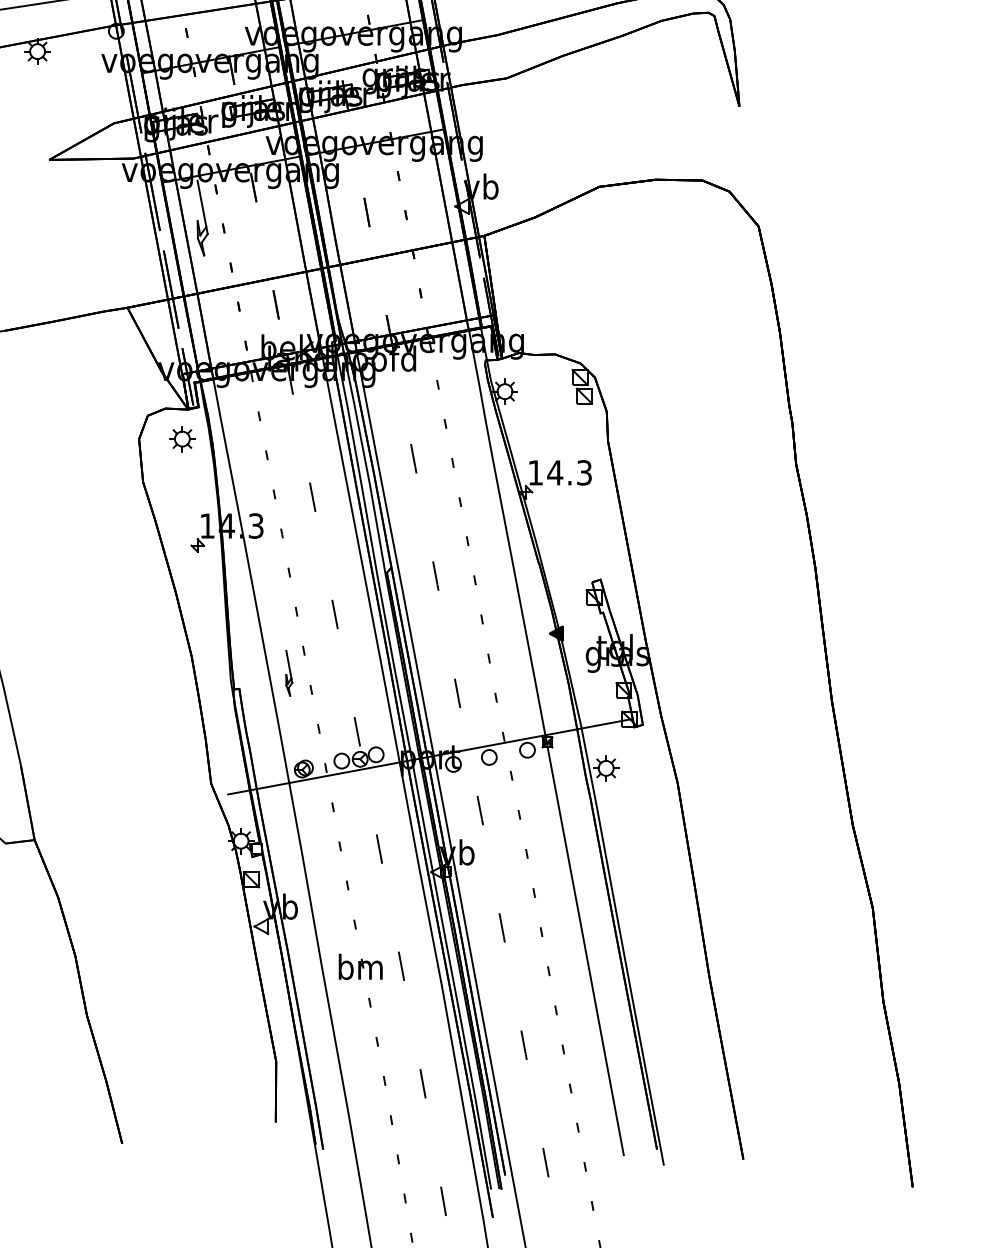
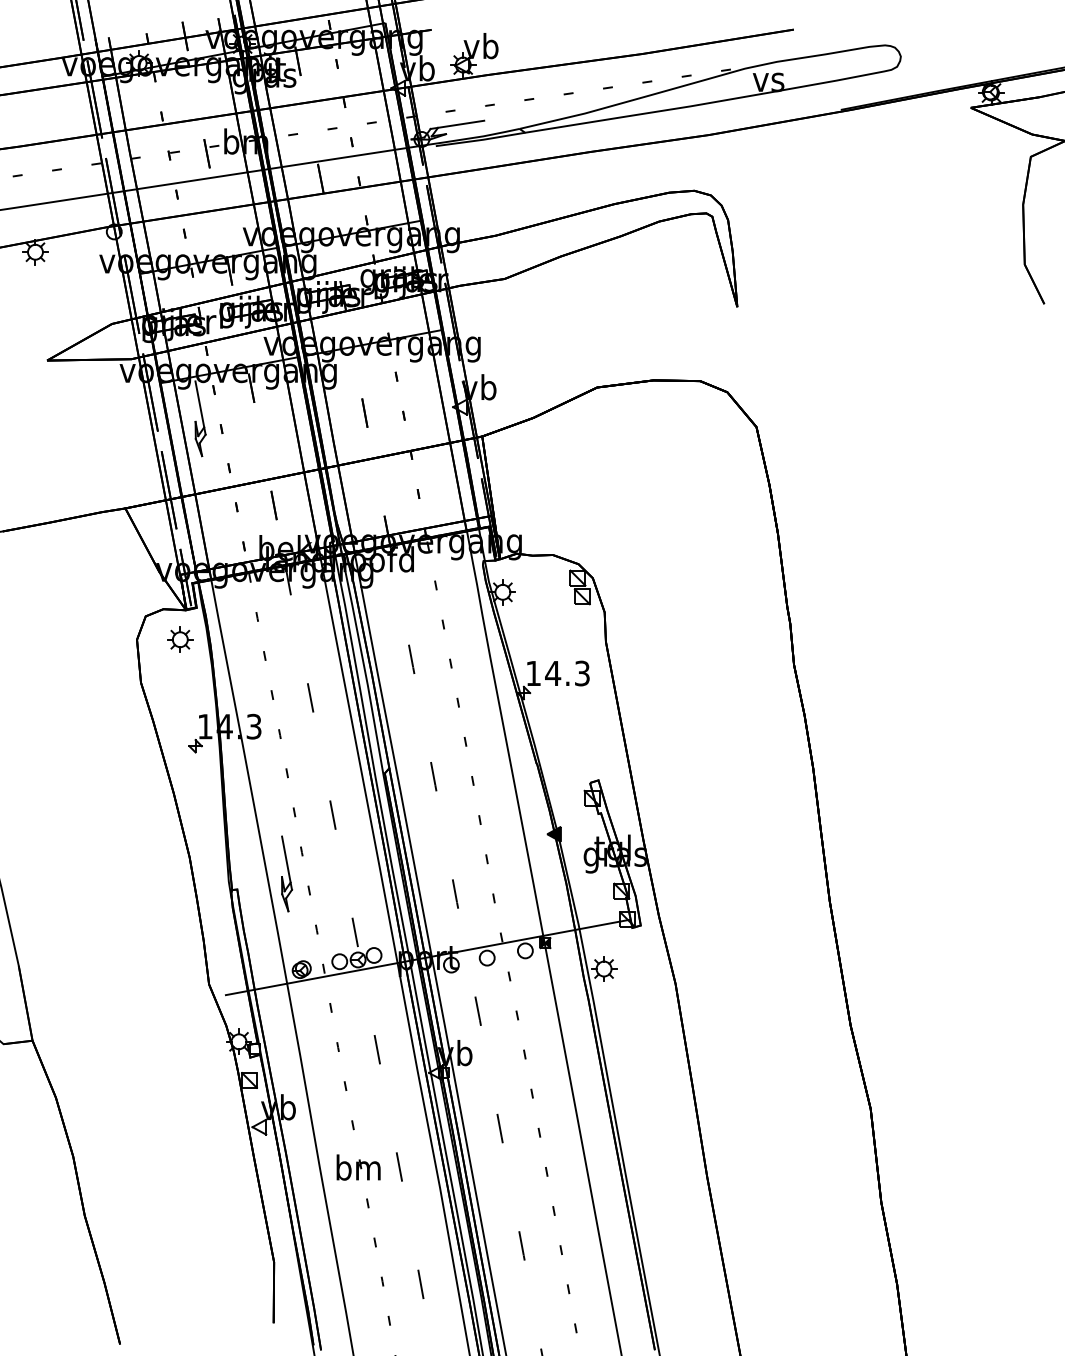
part: (289, 672) -> (287, 873), size x1.67

